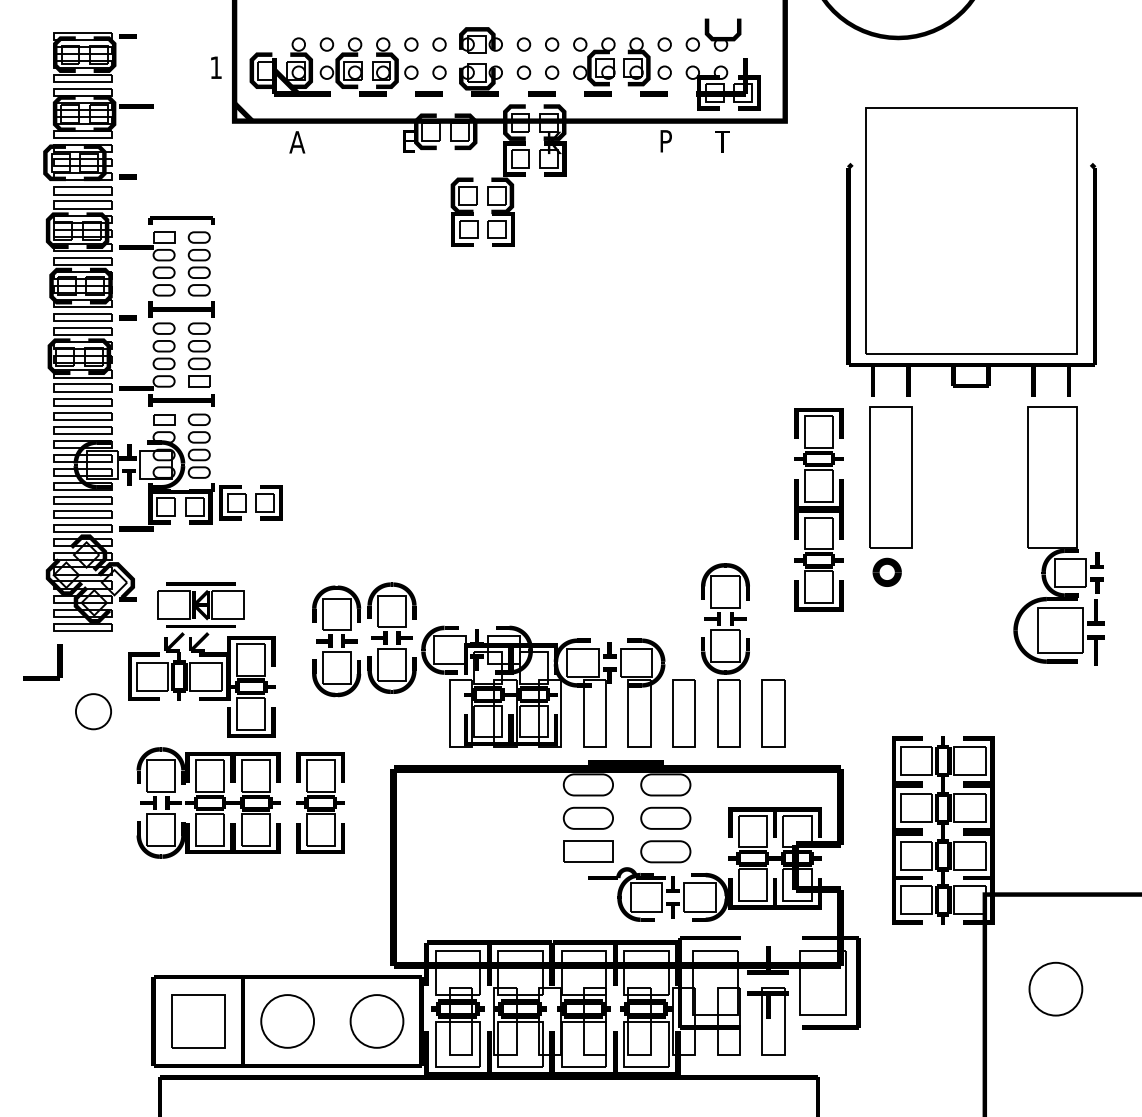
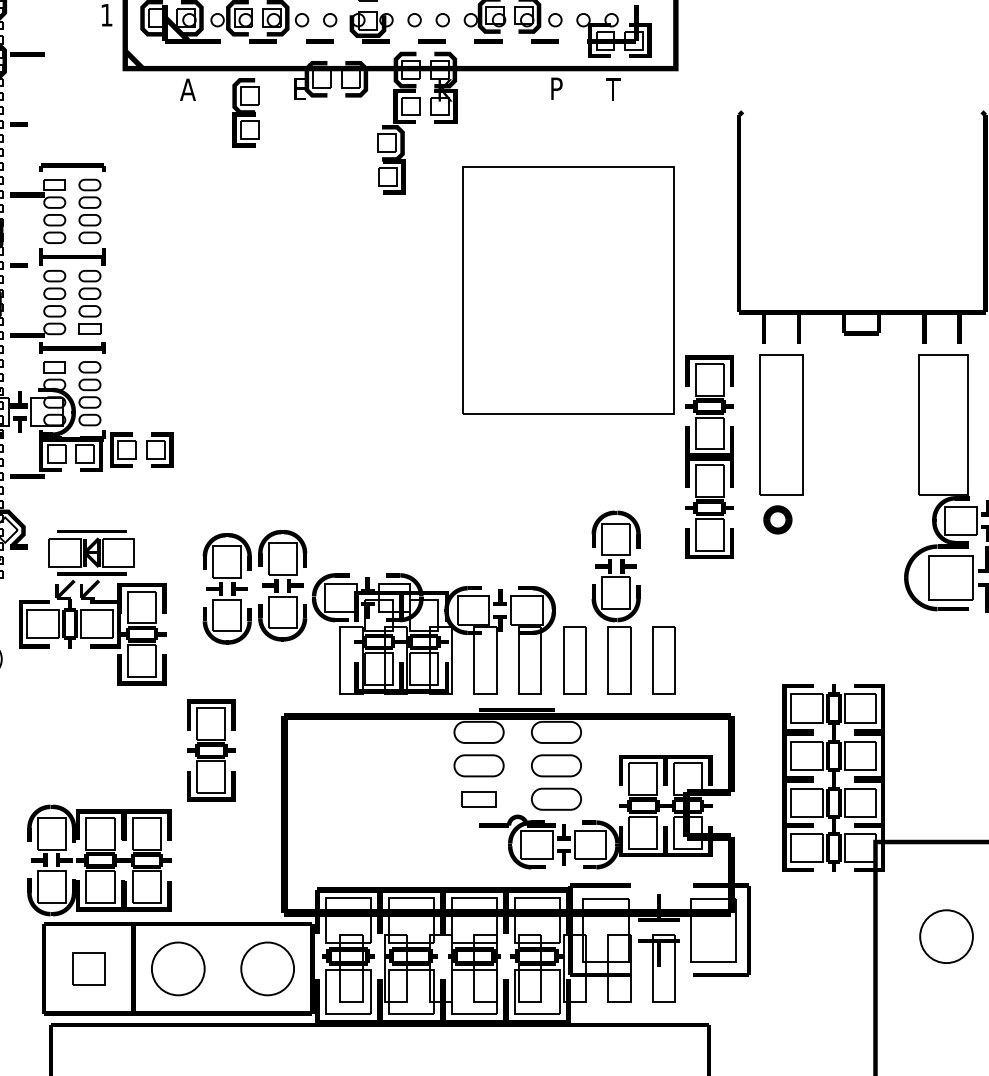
part: (464, 211) -> (246, 111), moved
part: (971, 230) -> (568, 289), moved
part: (208, 802) -> (99, 859), moved
part: (588, 851) -> (479, 798), size x0.7
part: (198, 1021) -> (89, 968), size x0.6

